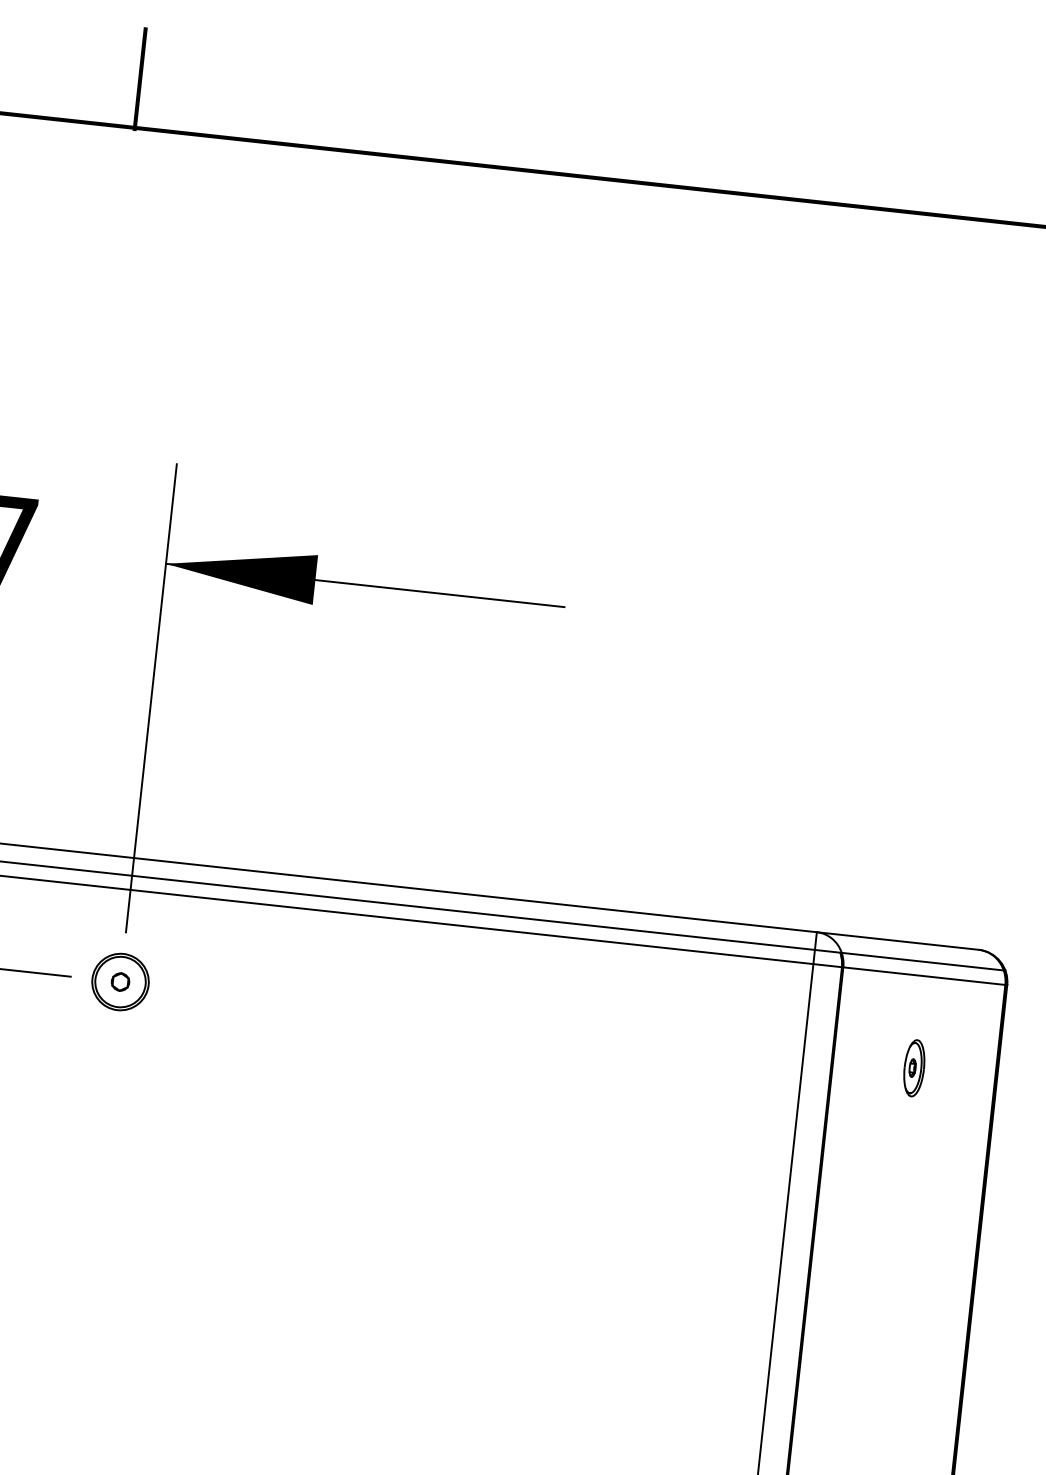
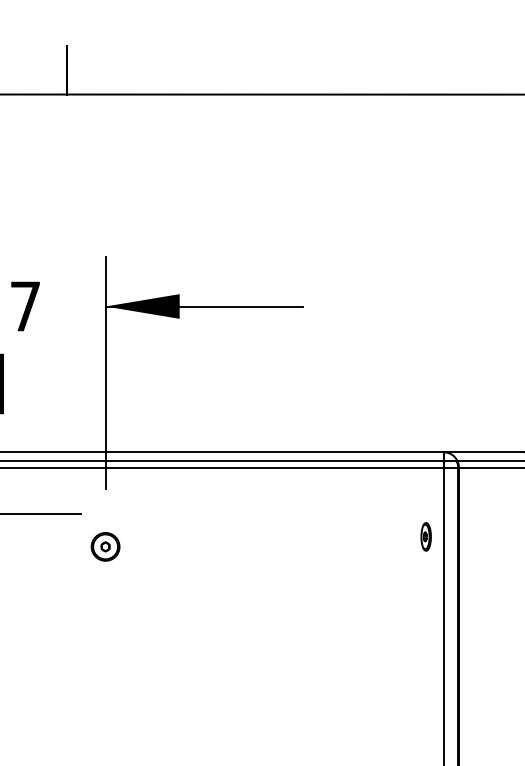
part: (120, 981) -> (105, 546), moved
part: (913, 1067) -> (425, 536), moved

